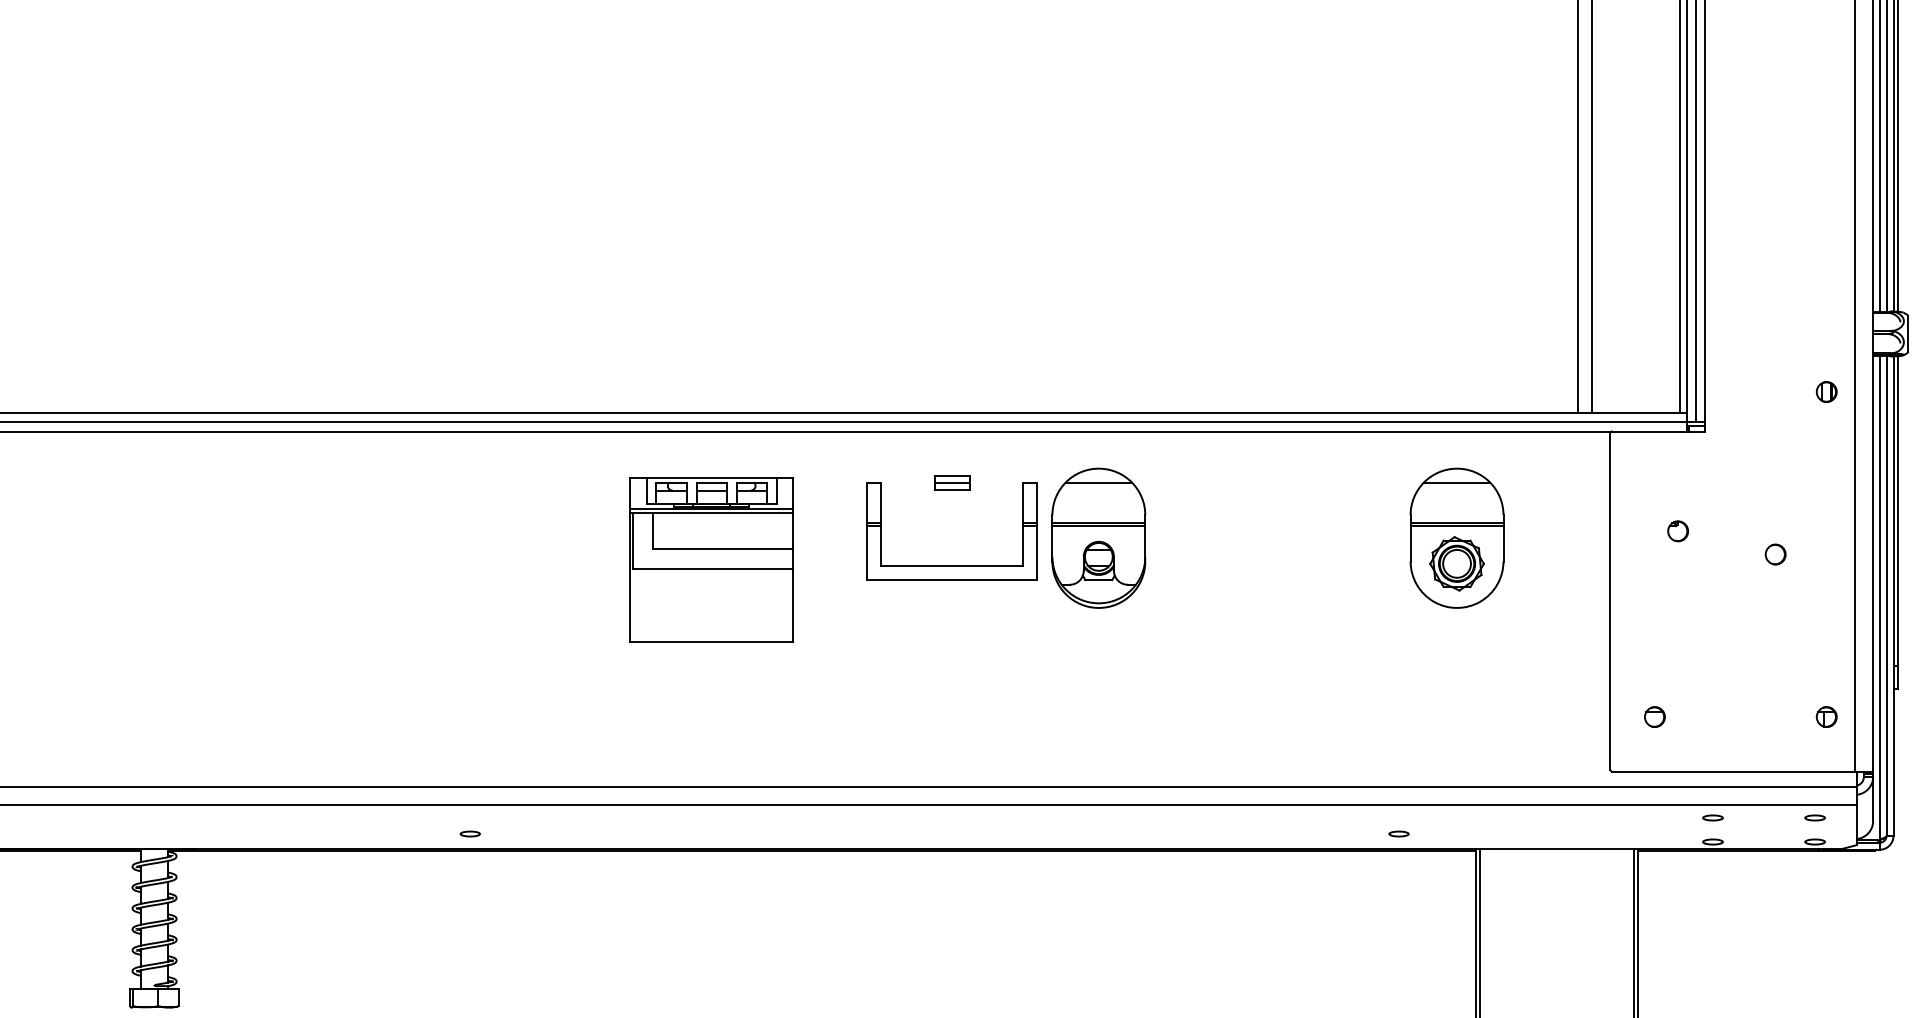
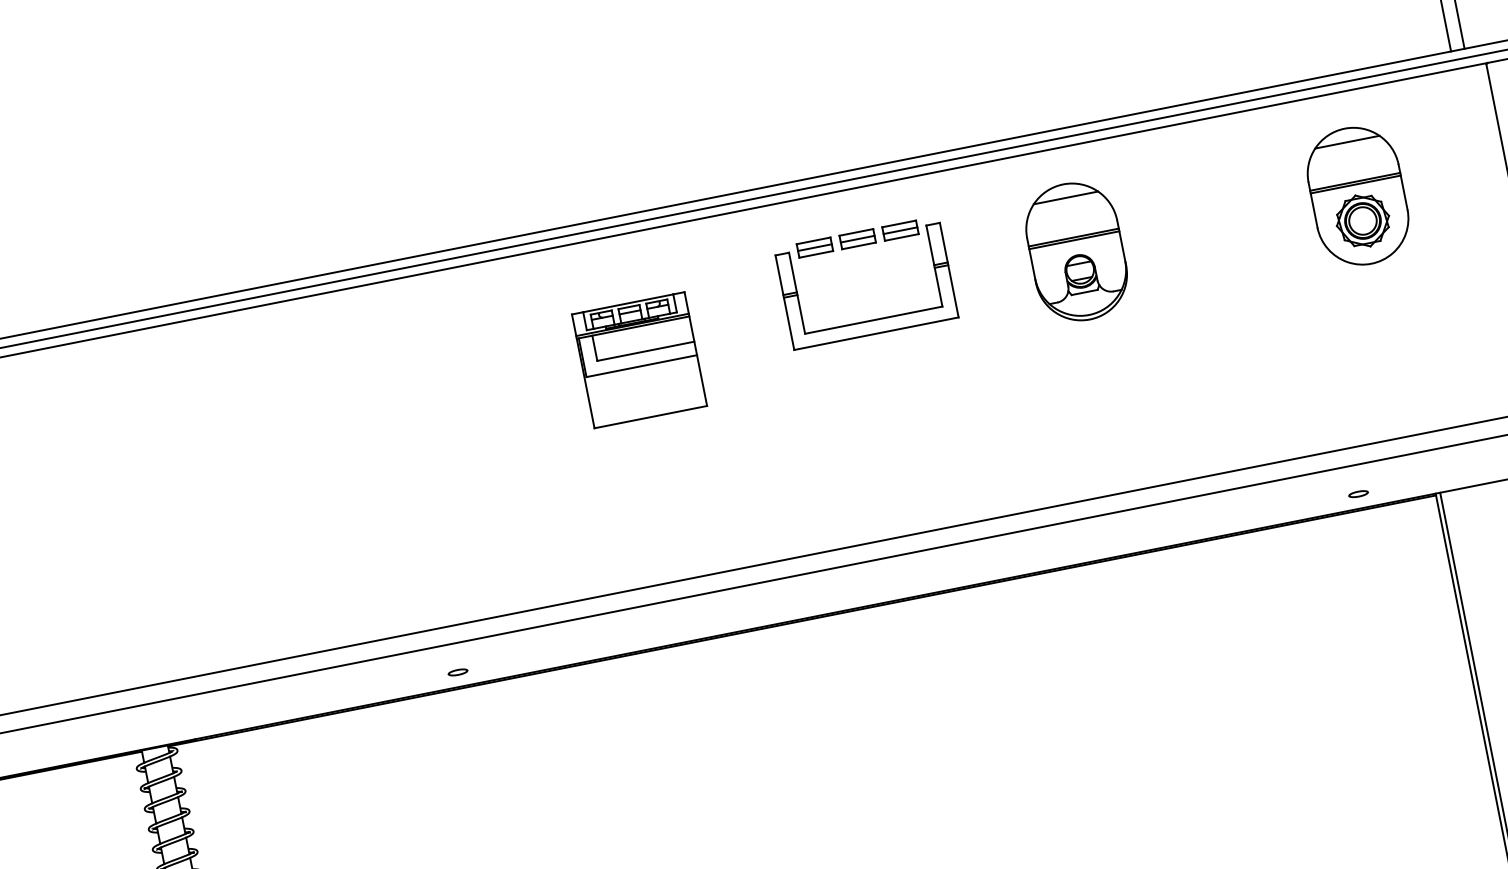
part: (907, 482) -> (814, 247), added
part: (996, 482) -> (900, 230), added
part: (1098, 537) -> (1076, 251), moved
part: (711, 559) -> (639, 359), size x0.71

